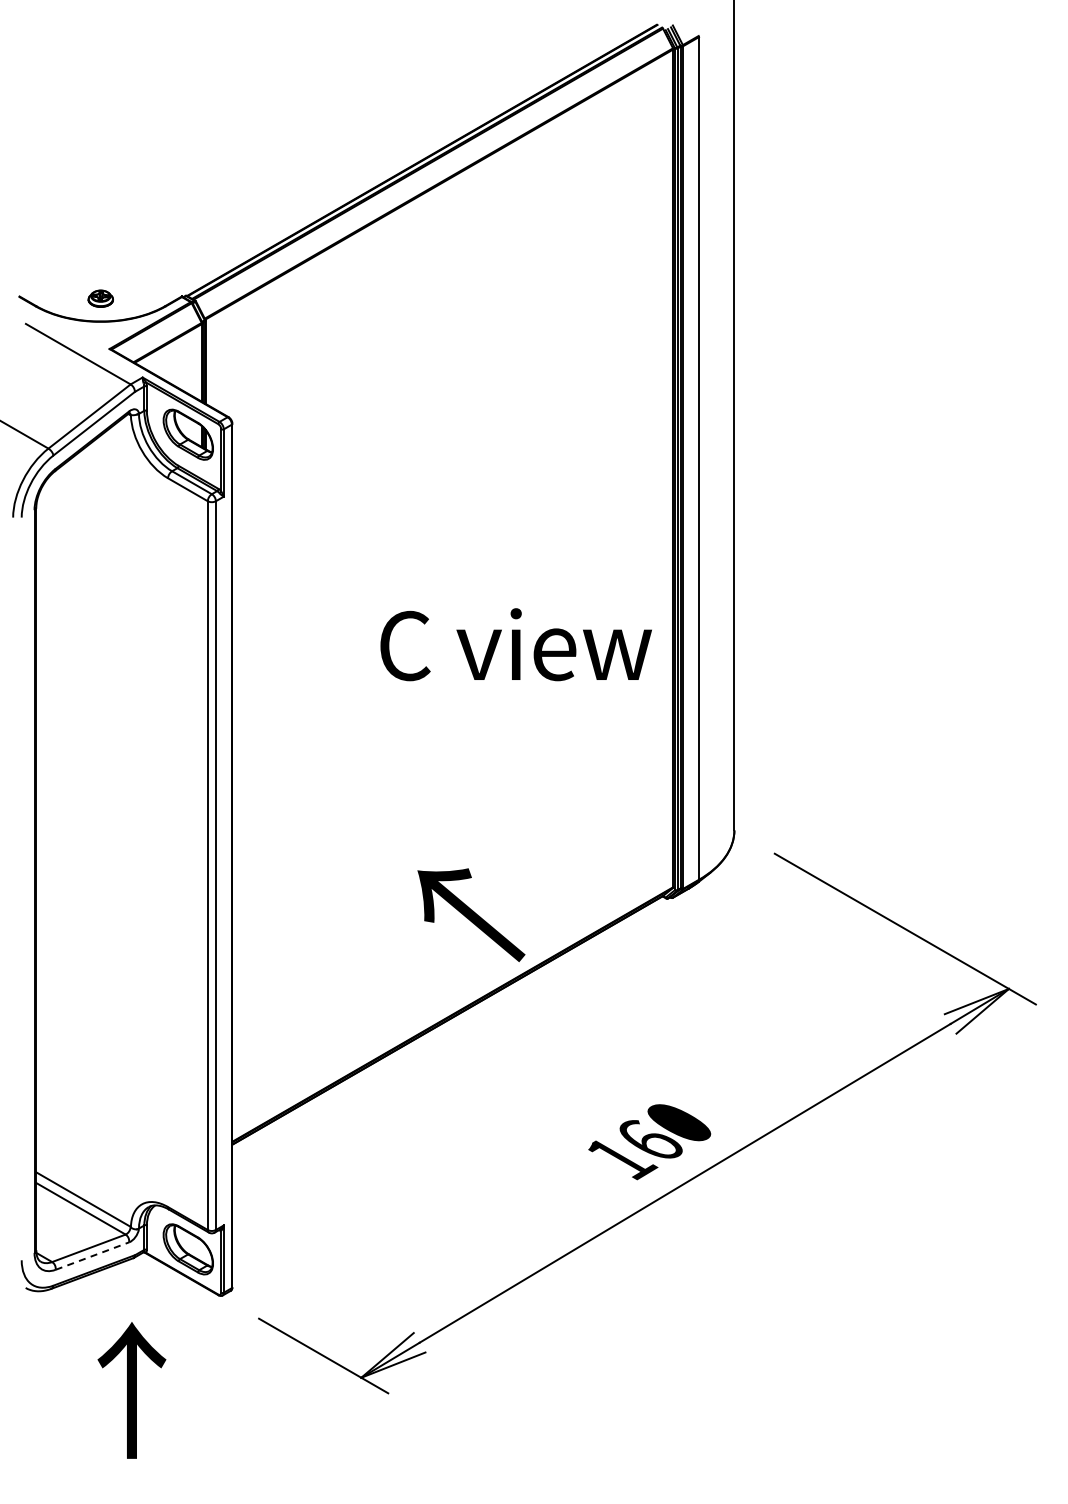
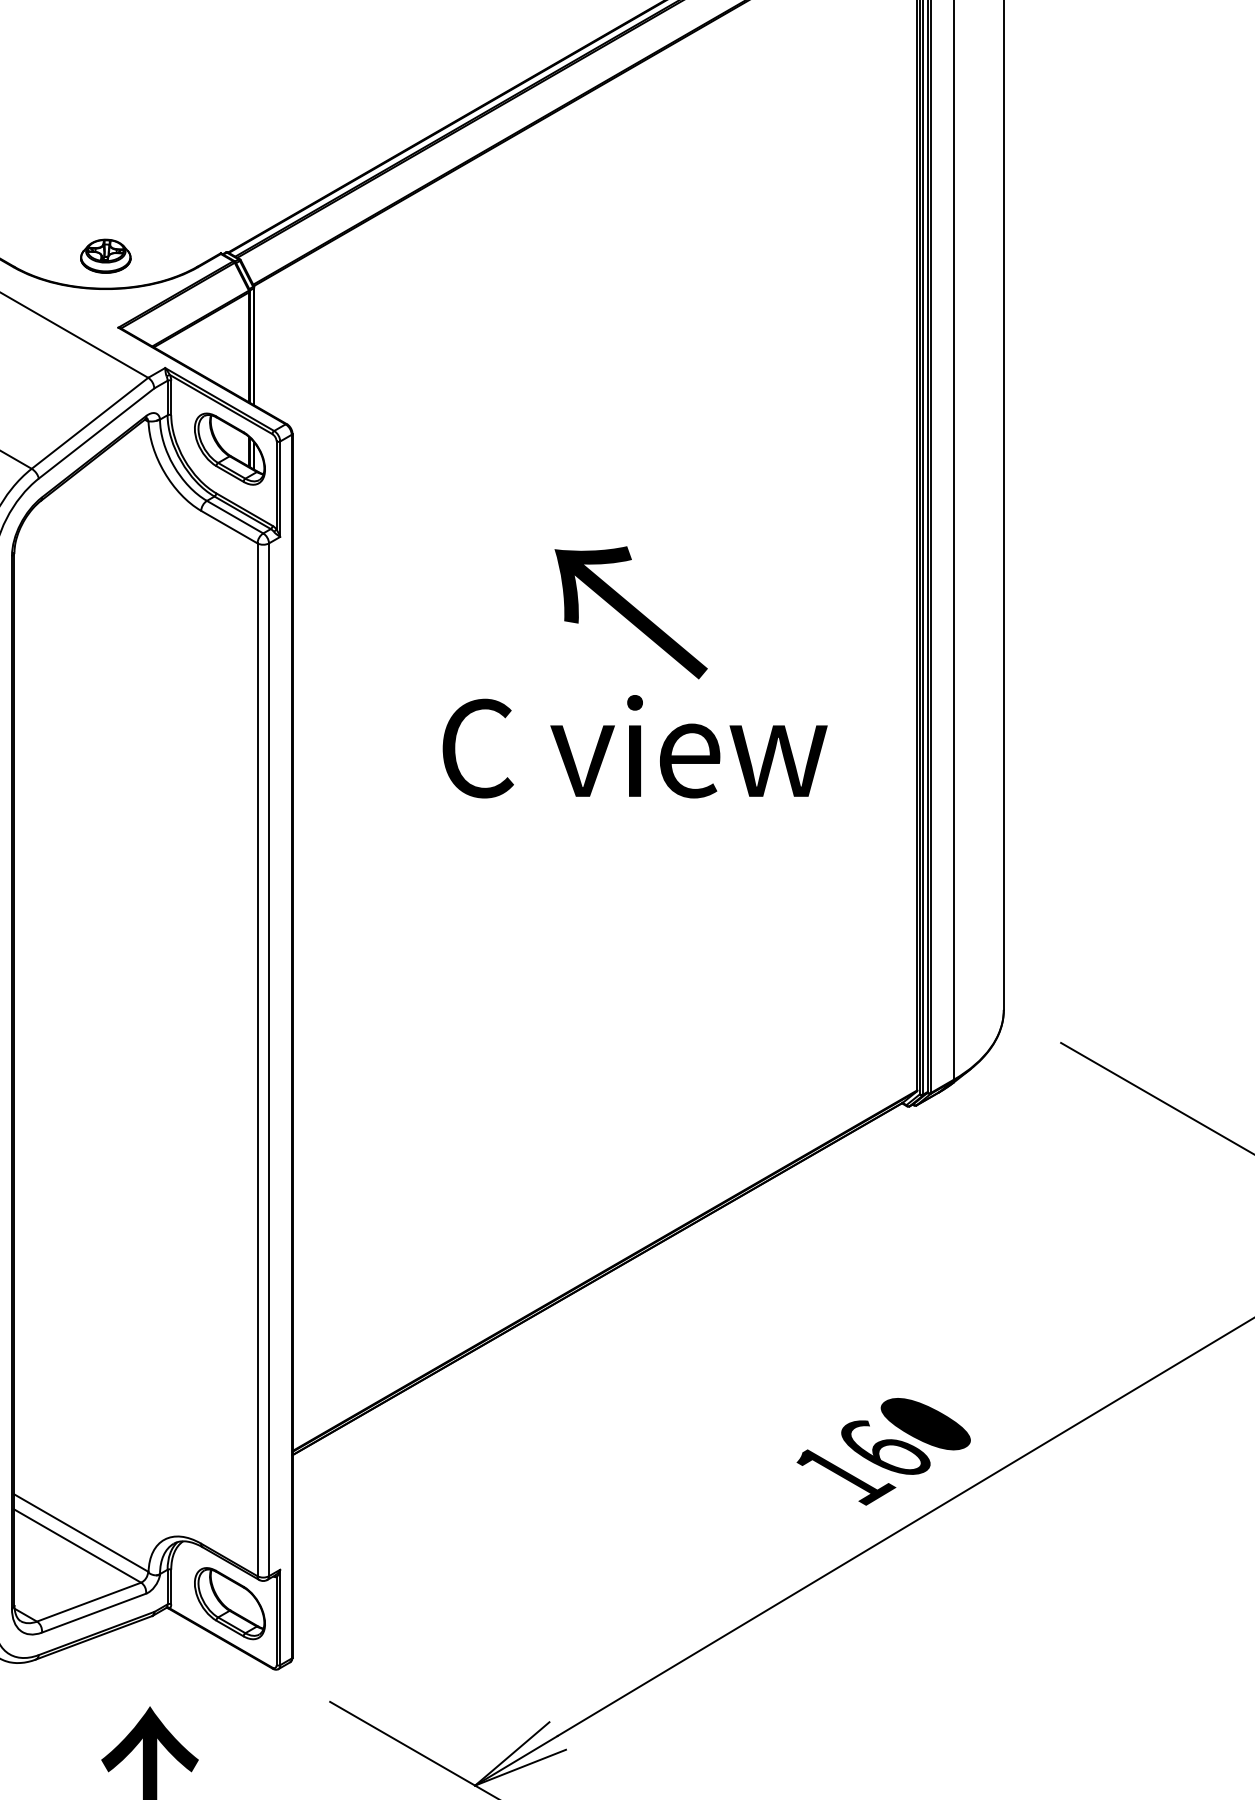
part: (100, 298) -> (105, 256), size x1.43
text: (515, 644) -> (634, 746), moved
text: (471, 915) -> (631, 613), moved
line: (92, 1255) -> (94, 1612), dashed -> solid

